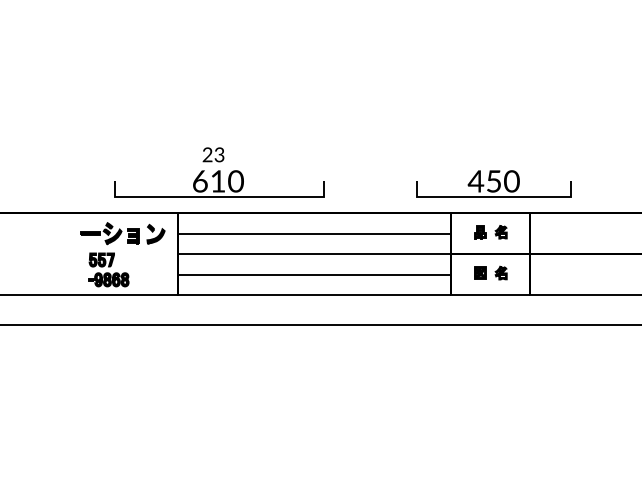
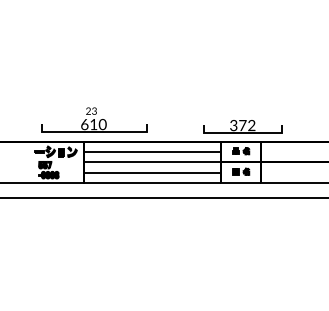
part: (219, 171) -> (94, 119), moved
text: (493, 181) -> (242, 125), 450 -> 372

